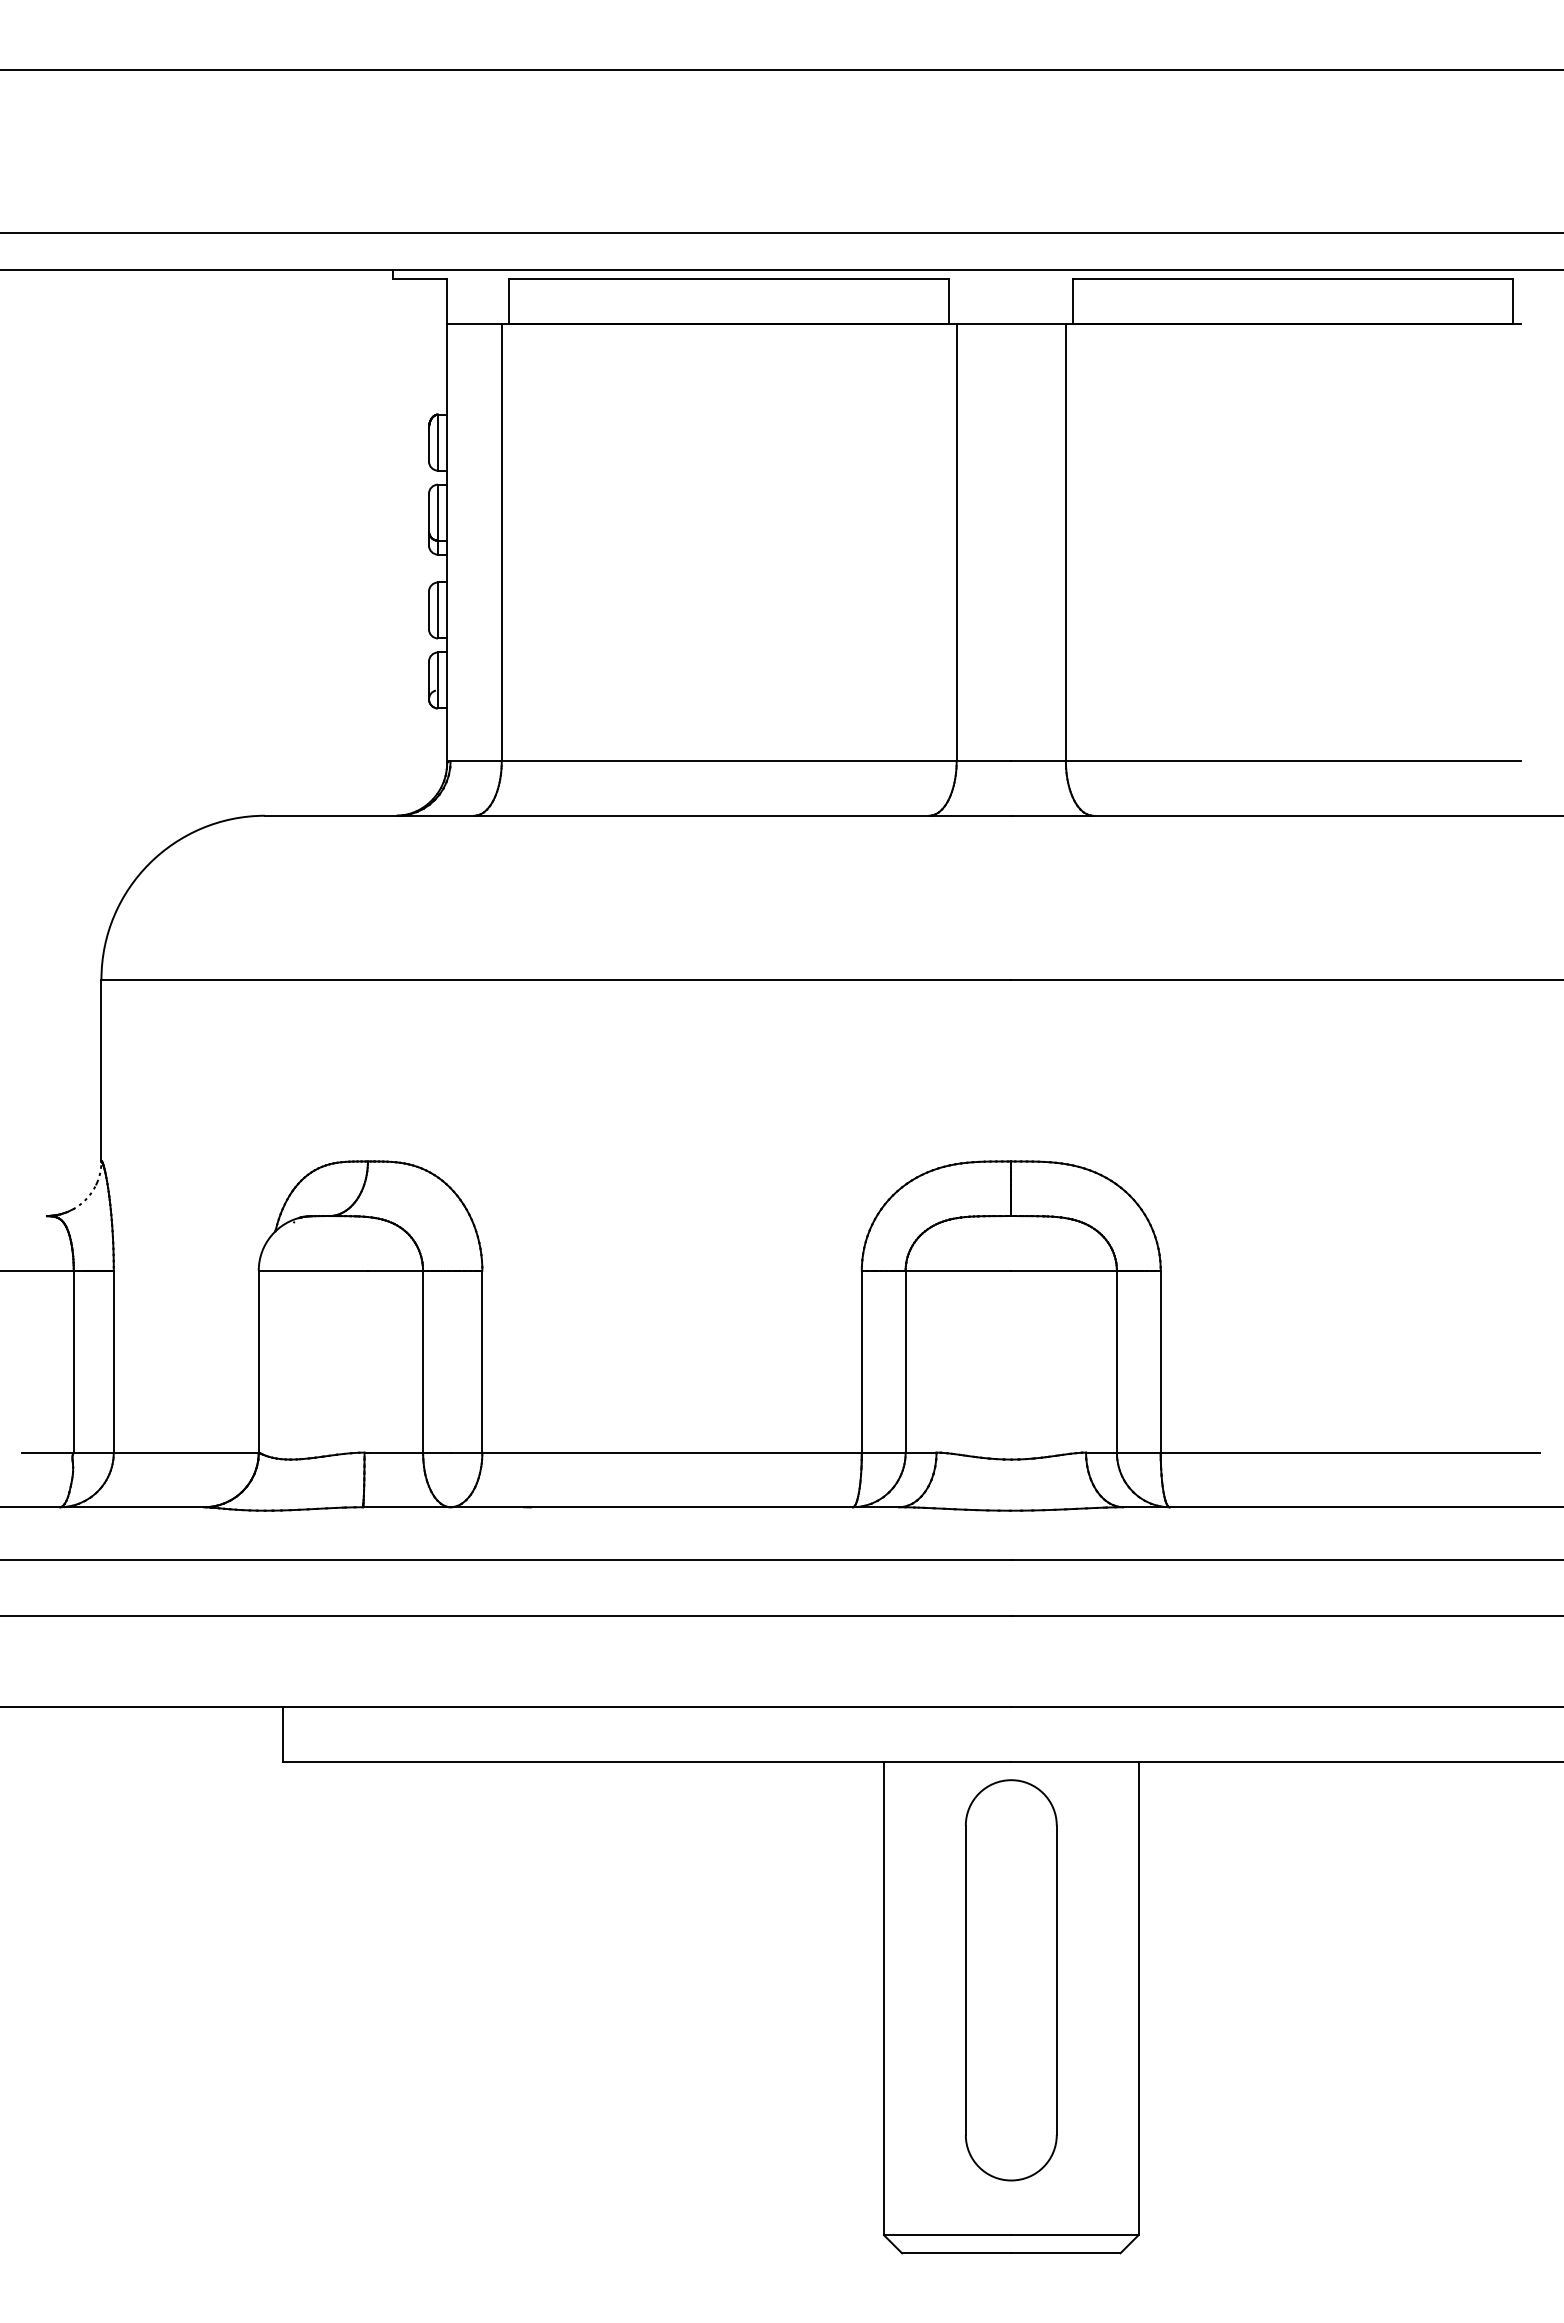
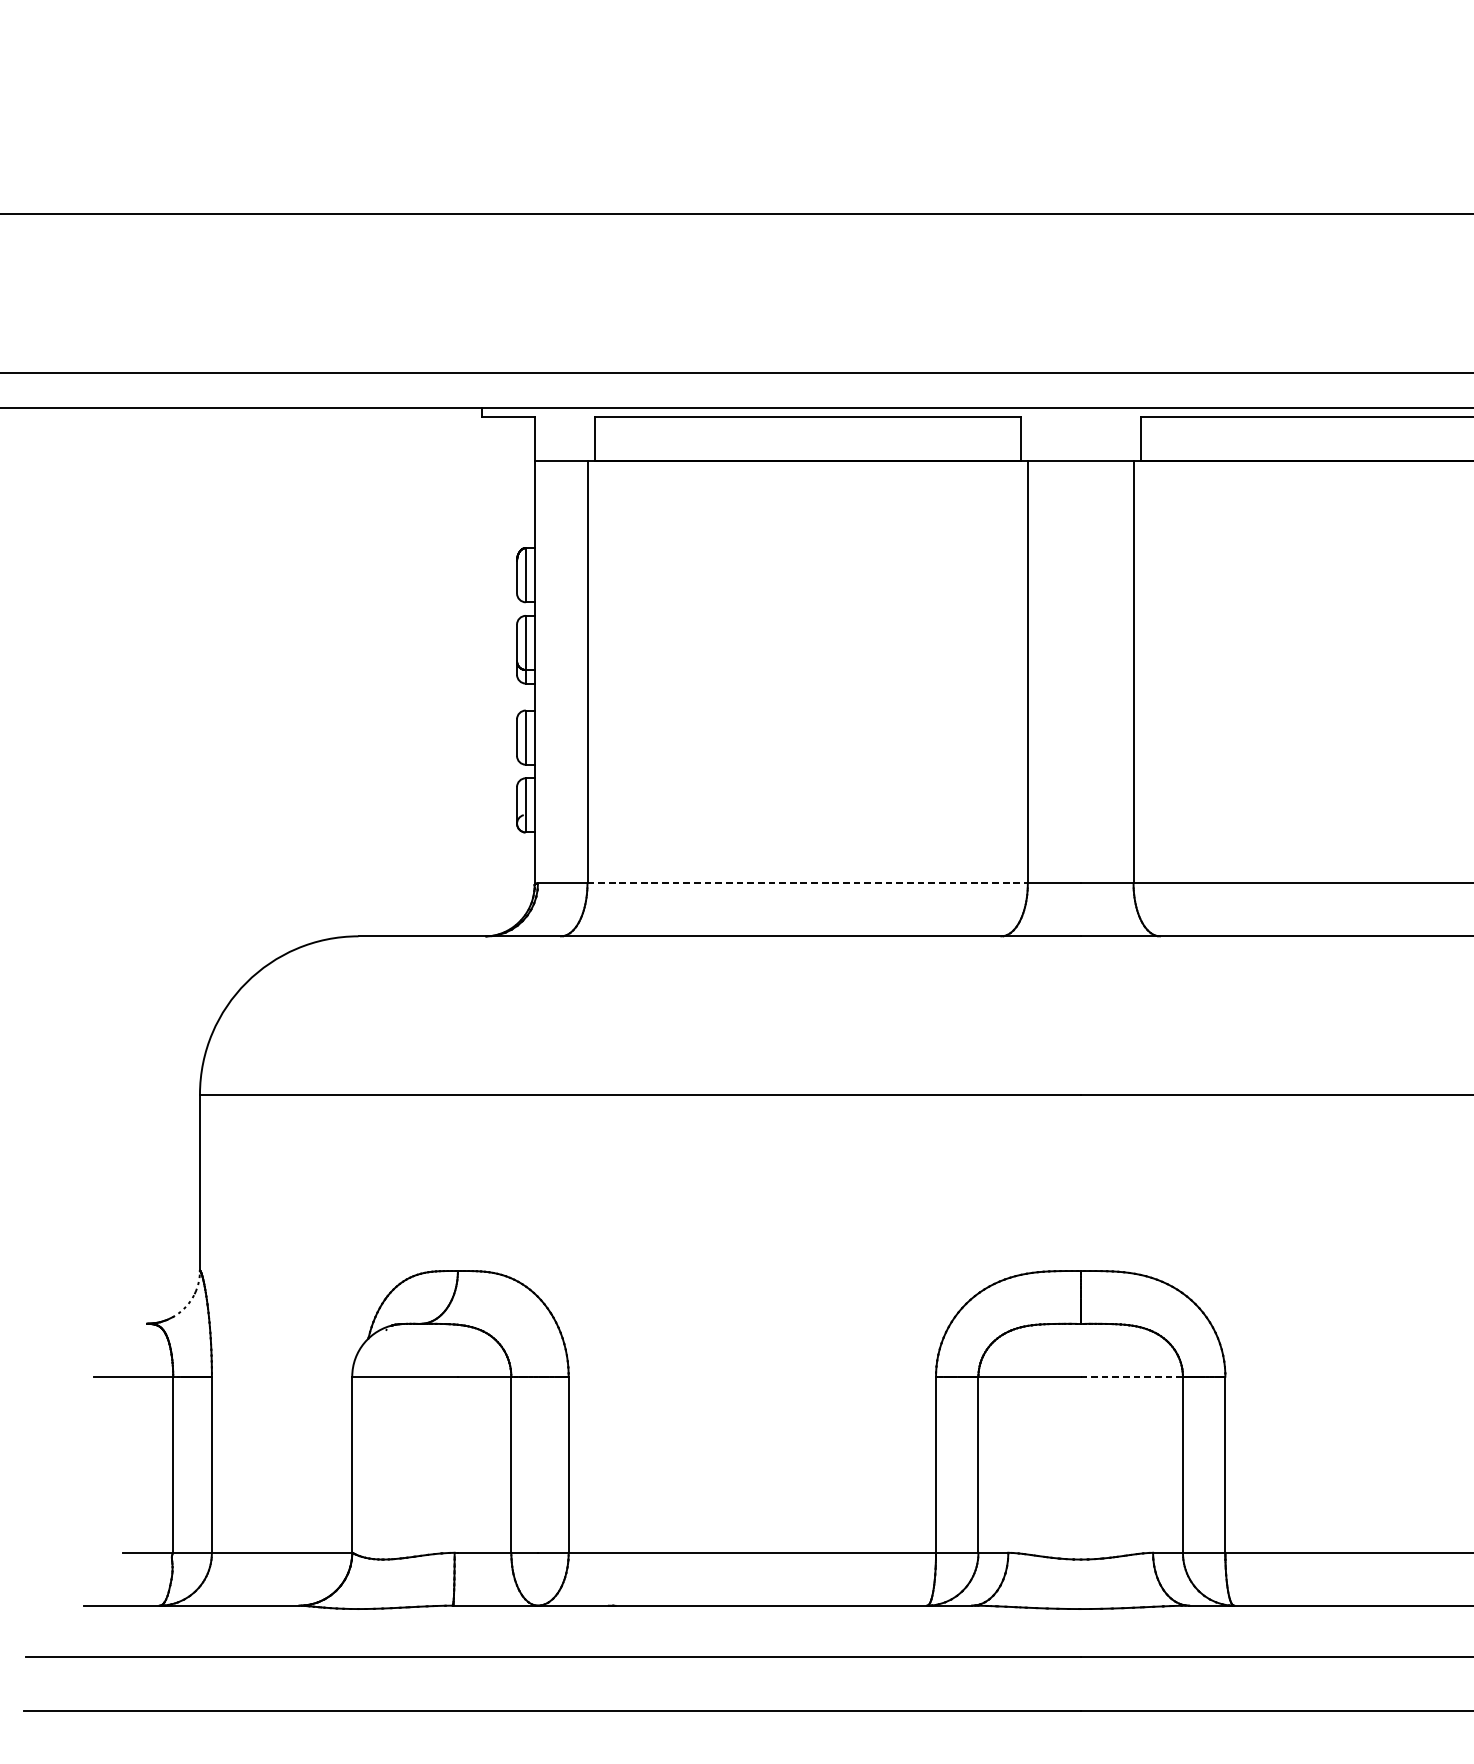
line: (729, 761) -> (807, 883), solid -> dashed
line: (1064, 1270) -> (1132, 1376), solid -> dashed

